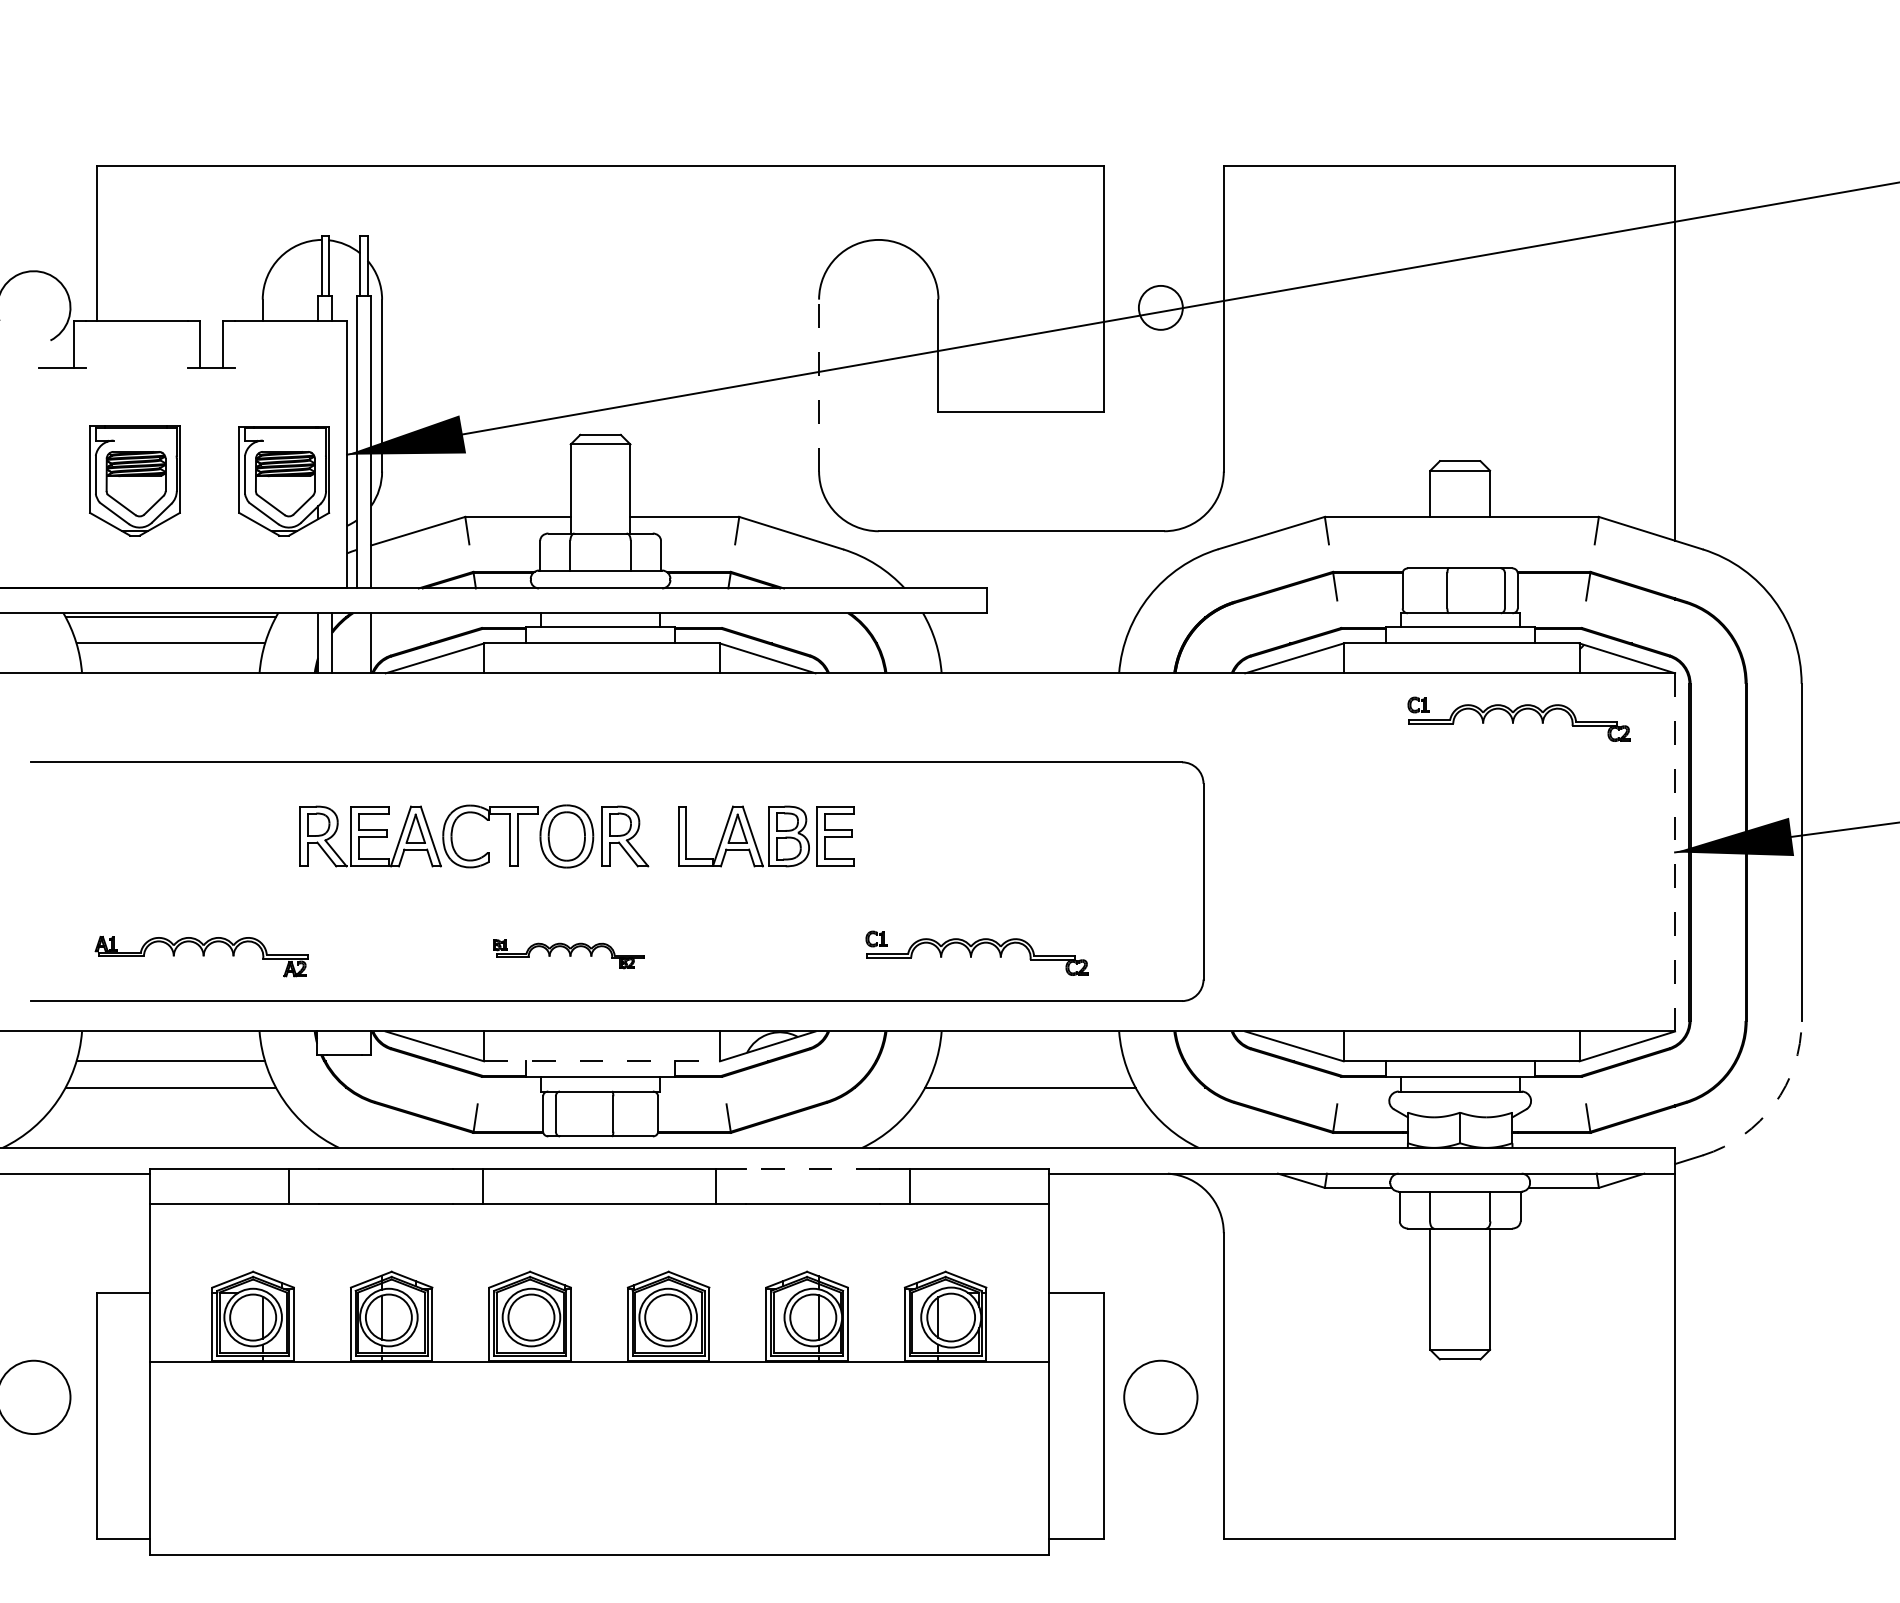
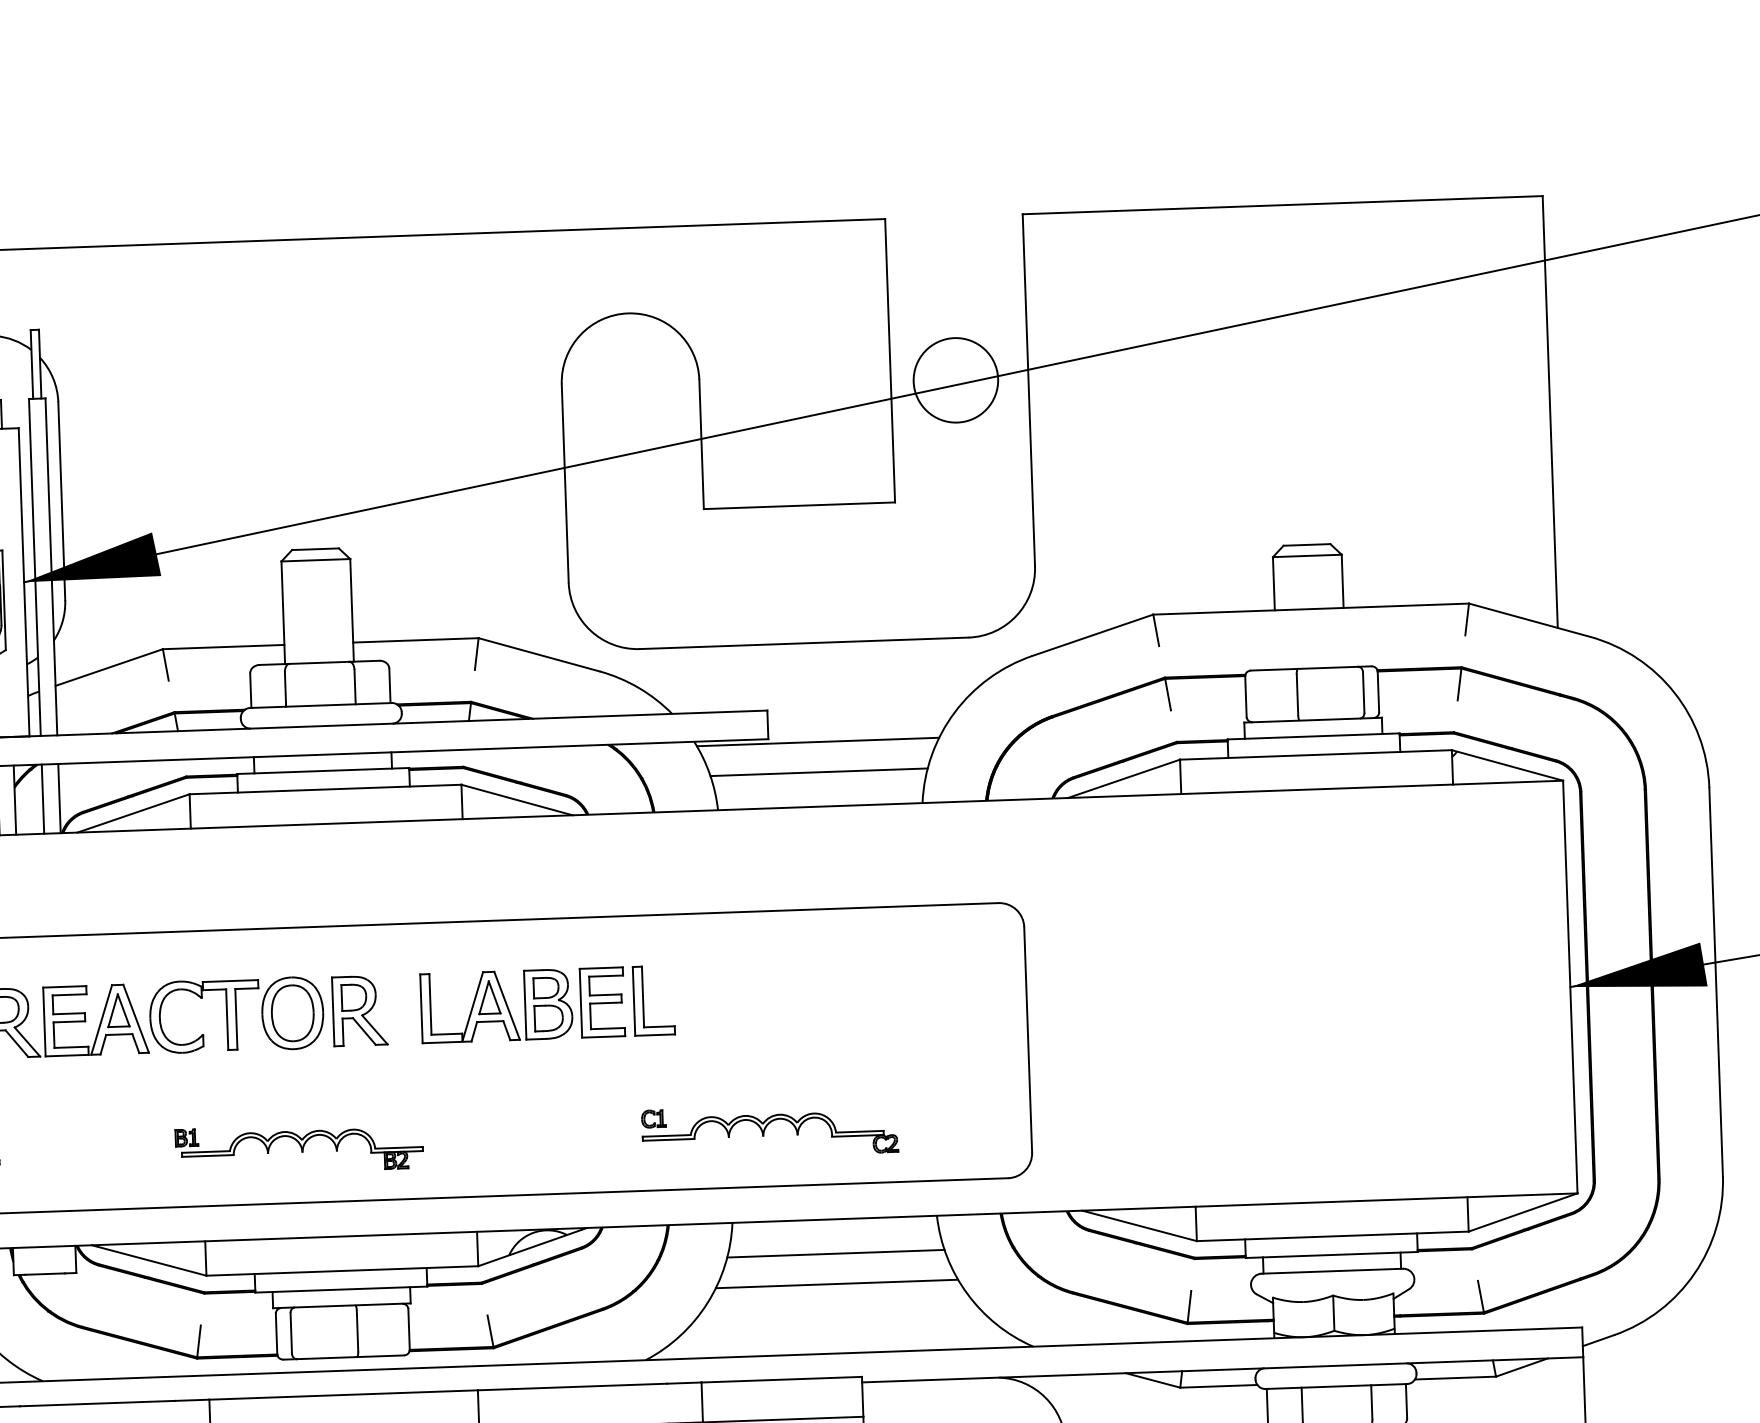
circle: (1160, 307) -> (955, 379), size x1.67
line: (819, 385) -> (565, 483), dashed -> solid
line: (1030, 617) -> (818, 742), added
line: (356, 643) -> (42, 799), added
line: (1030, 643) -> (819, 772), added
part: (1518, 718) -> (1384, 839), removed
part: (871, 836) -> (643, 1001), added
line: (1675, 852) -> (1570, 987), dashed -> solid
part: (568, 954) -> (299, 1149), size x1.43
line: (602, 1061) -> (342, 1271), dashed -> solid
line: (1030, 1061) -> (836, 1253), added
arc: (1774, 1104) -> (1695, 1273), dashed -> solid
line: (812, 1168) -> (589, 1385), dashed -> solid

